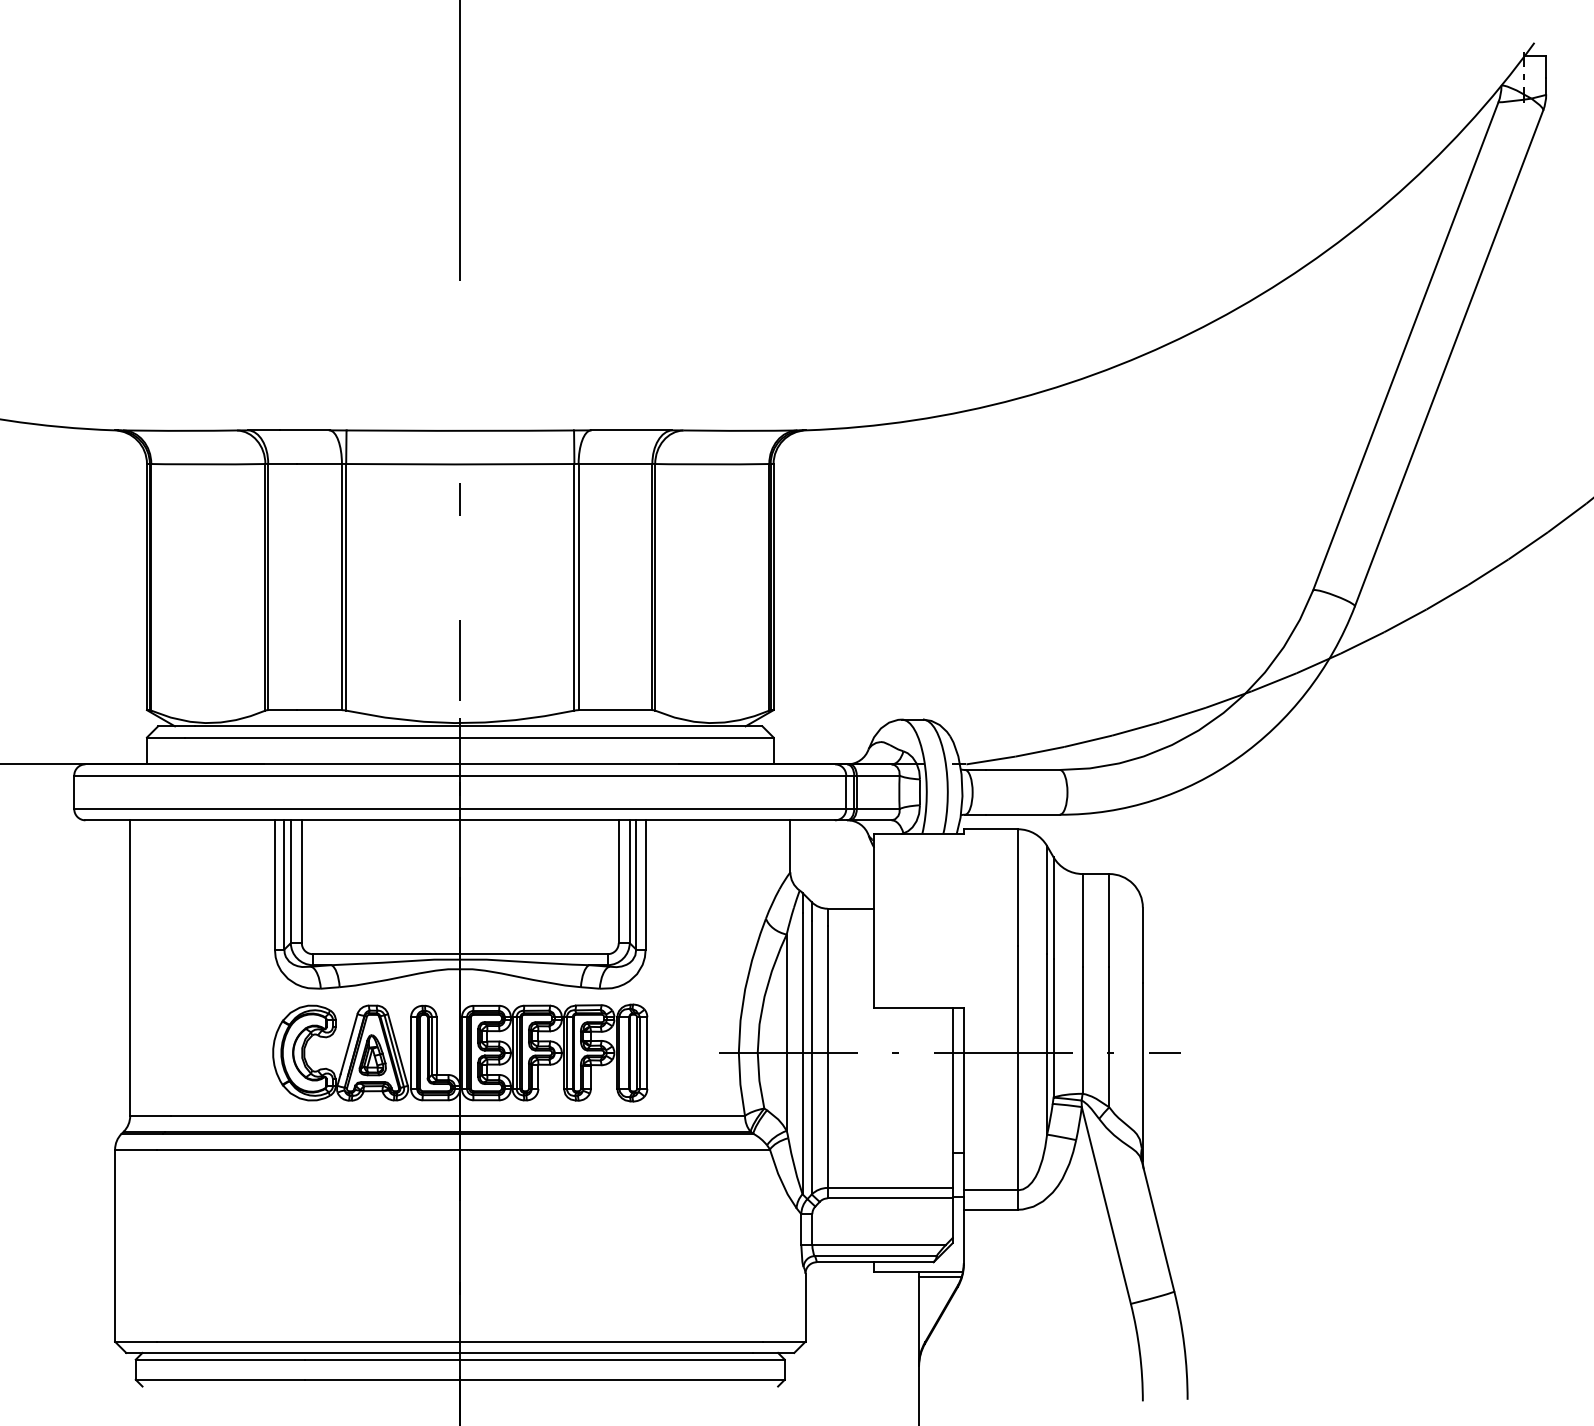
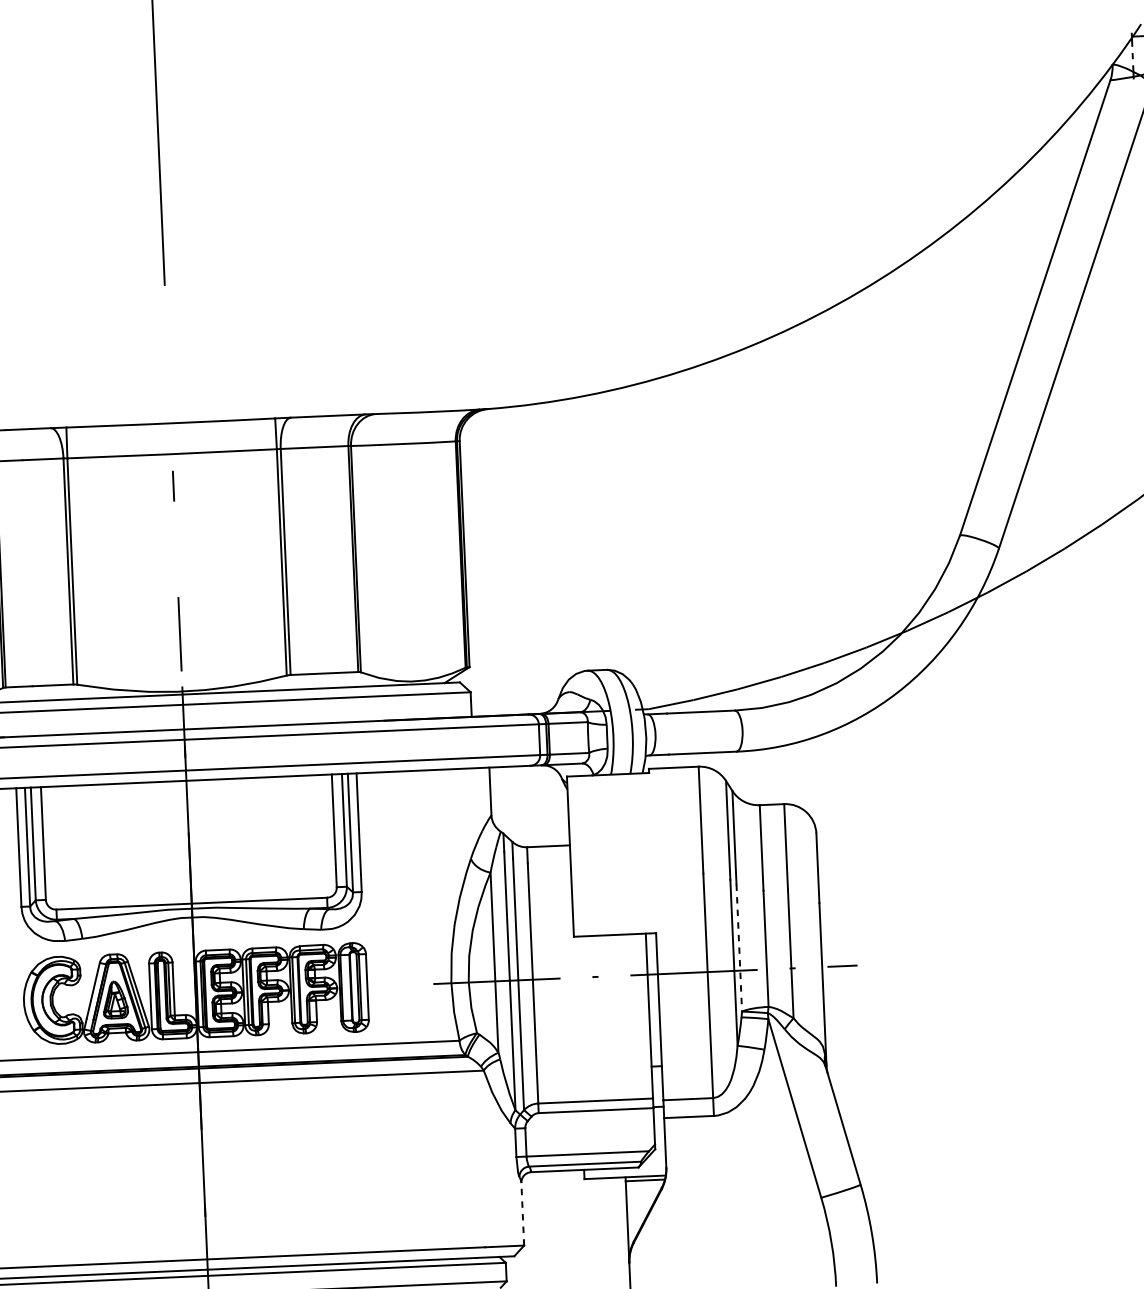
line: (1053, 1028) -> (739, 948), solid -> dashed
line: (805, 1307) -> (522, 1214), solid -> dashed

